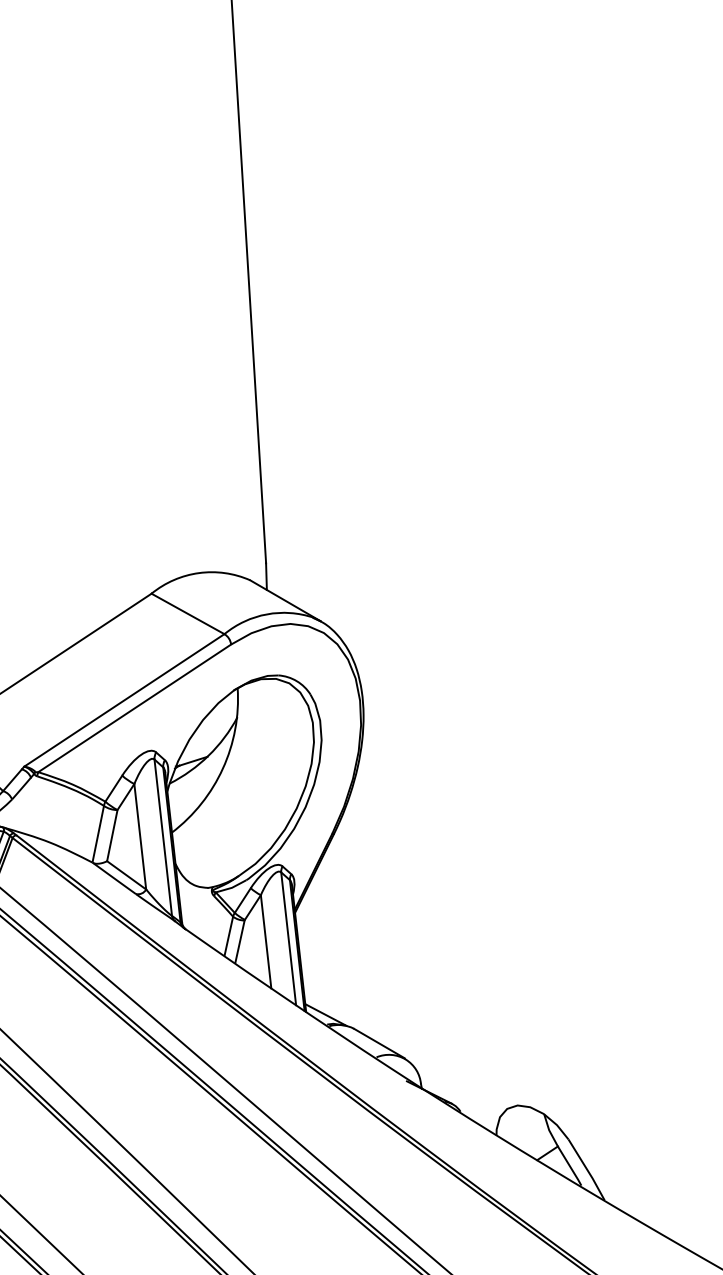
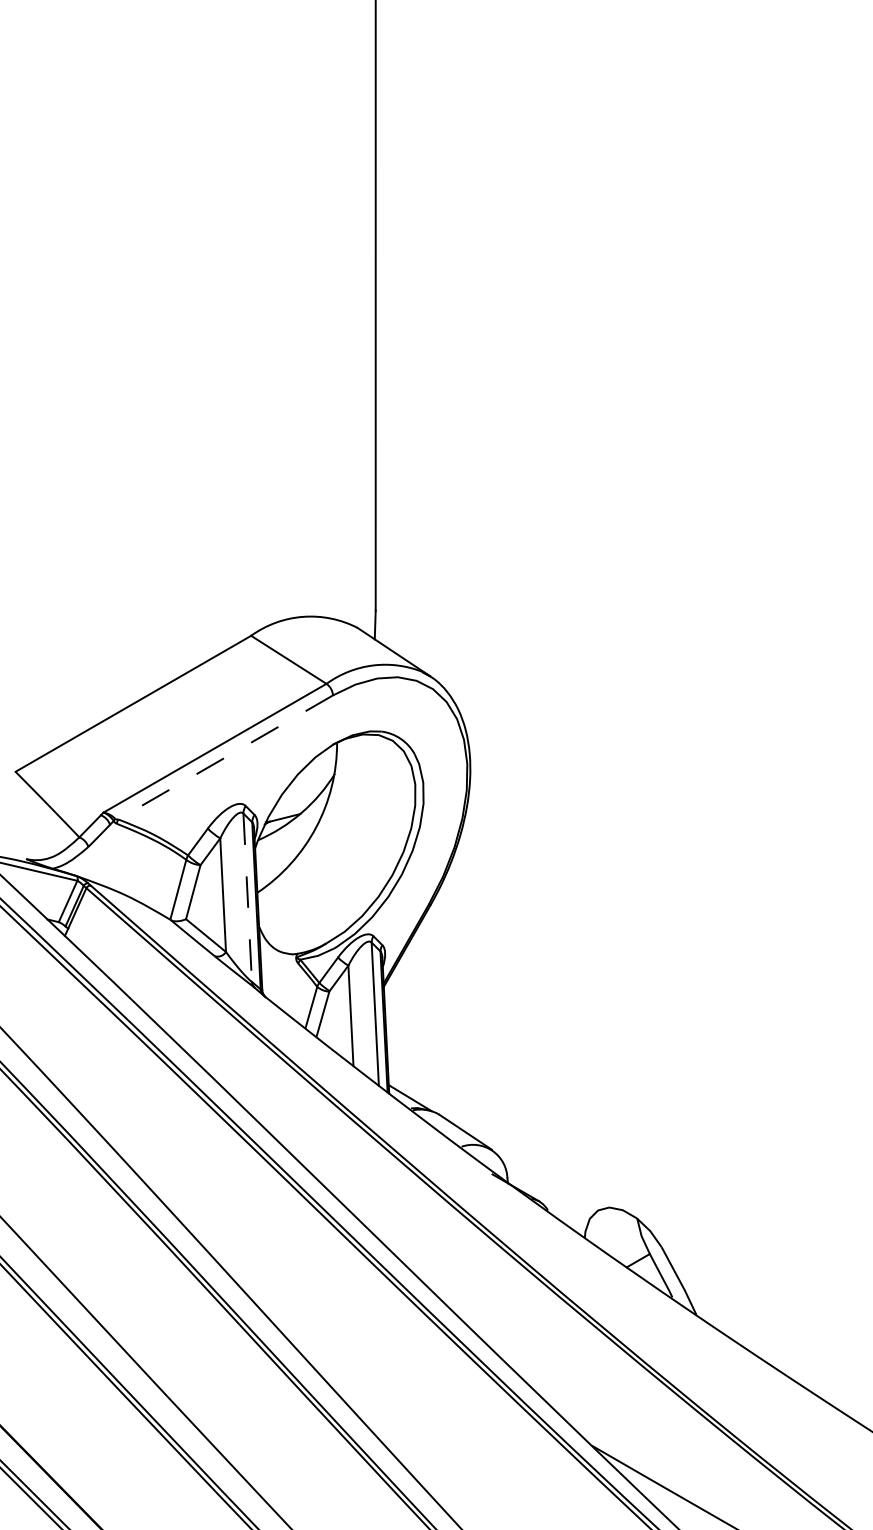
line: (134, 708) -> (225, 757), solid -> dashed
line: (163, 838) -> (247, 898), solid -> dashed

